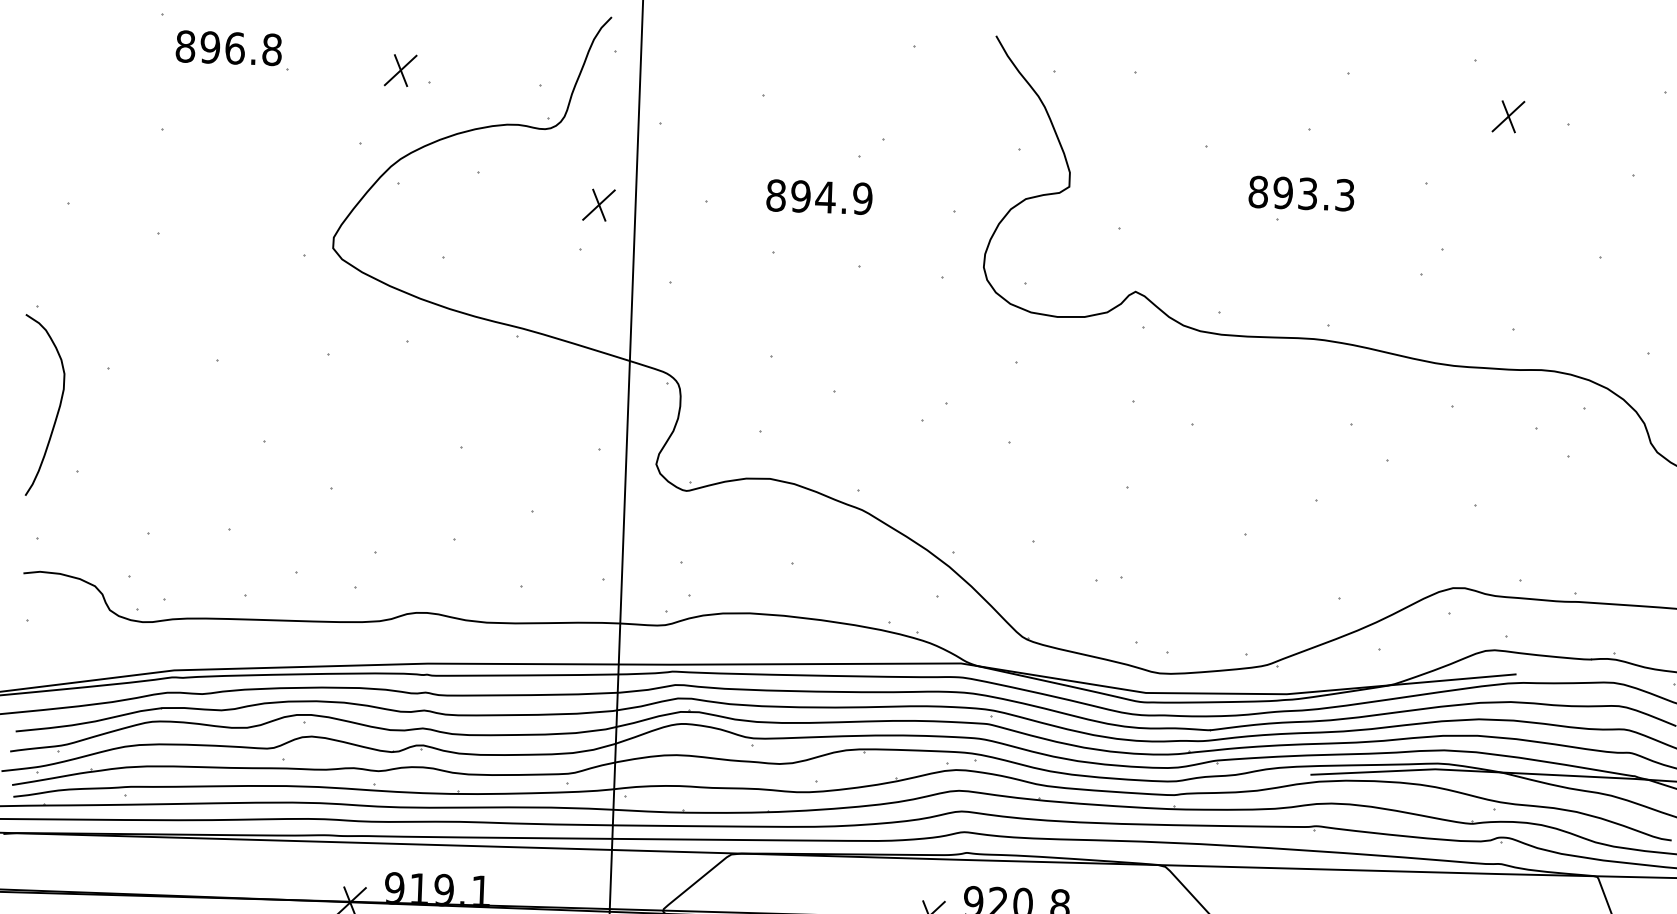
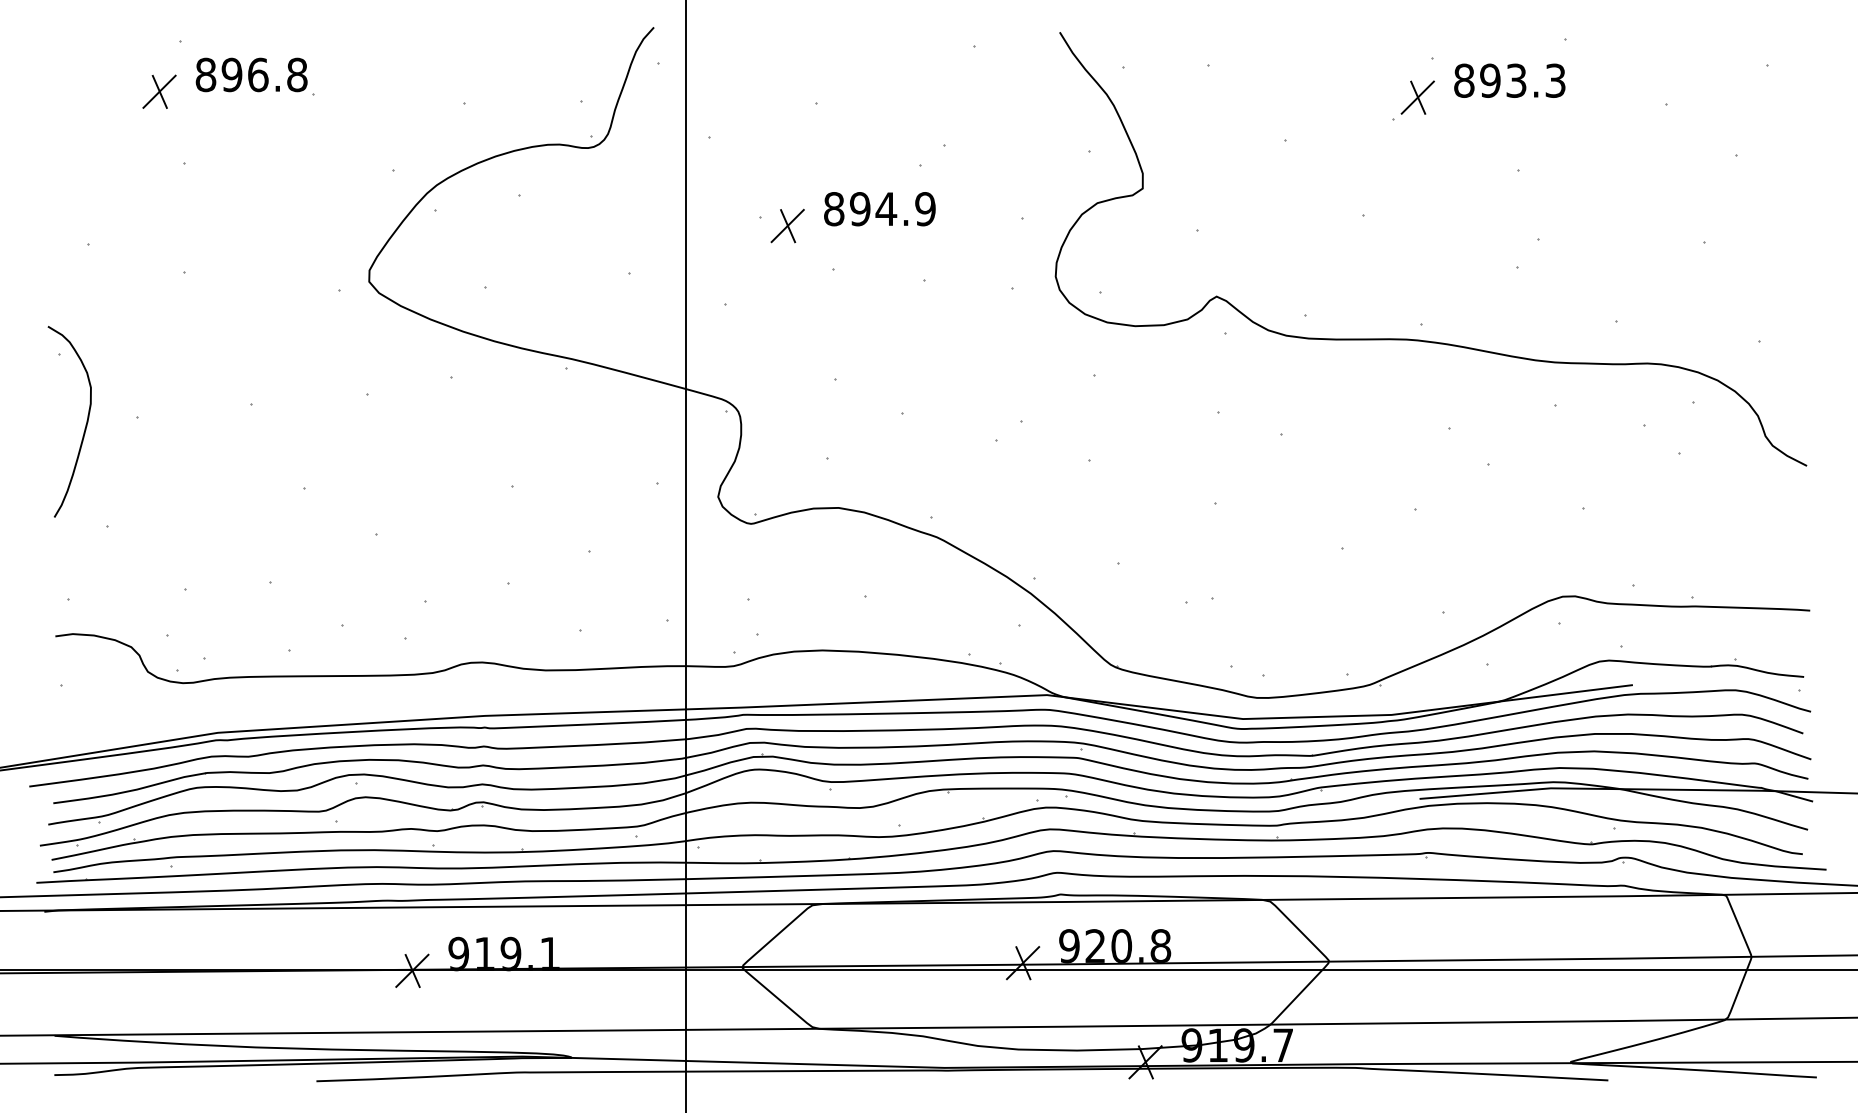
part: (400, 70) -> (159, 91), moved
part: (1508, 116) -> (1417, 97), moved
text: (1301, 193) -> (1509, 80), moved
part: (598, 204) -> (787, 225), moved
curve: (58, 408) -> (85, 424), moved

